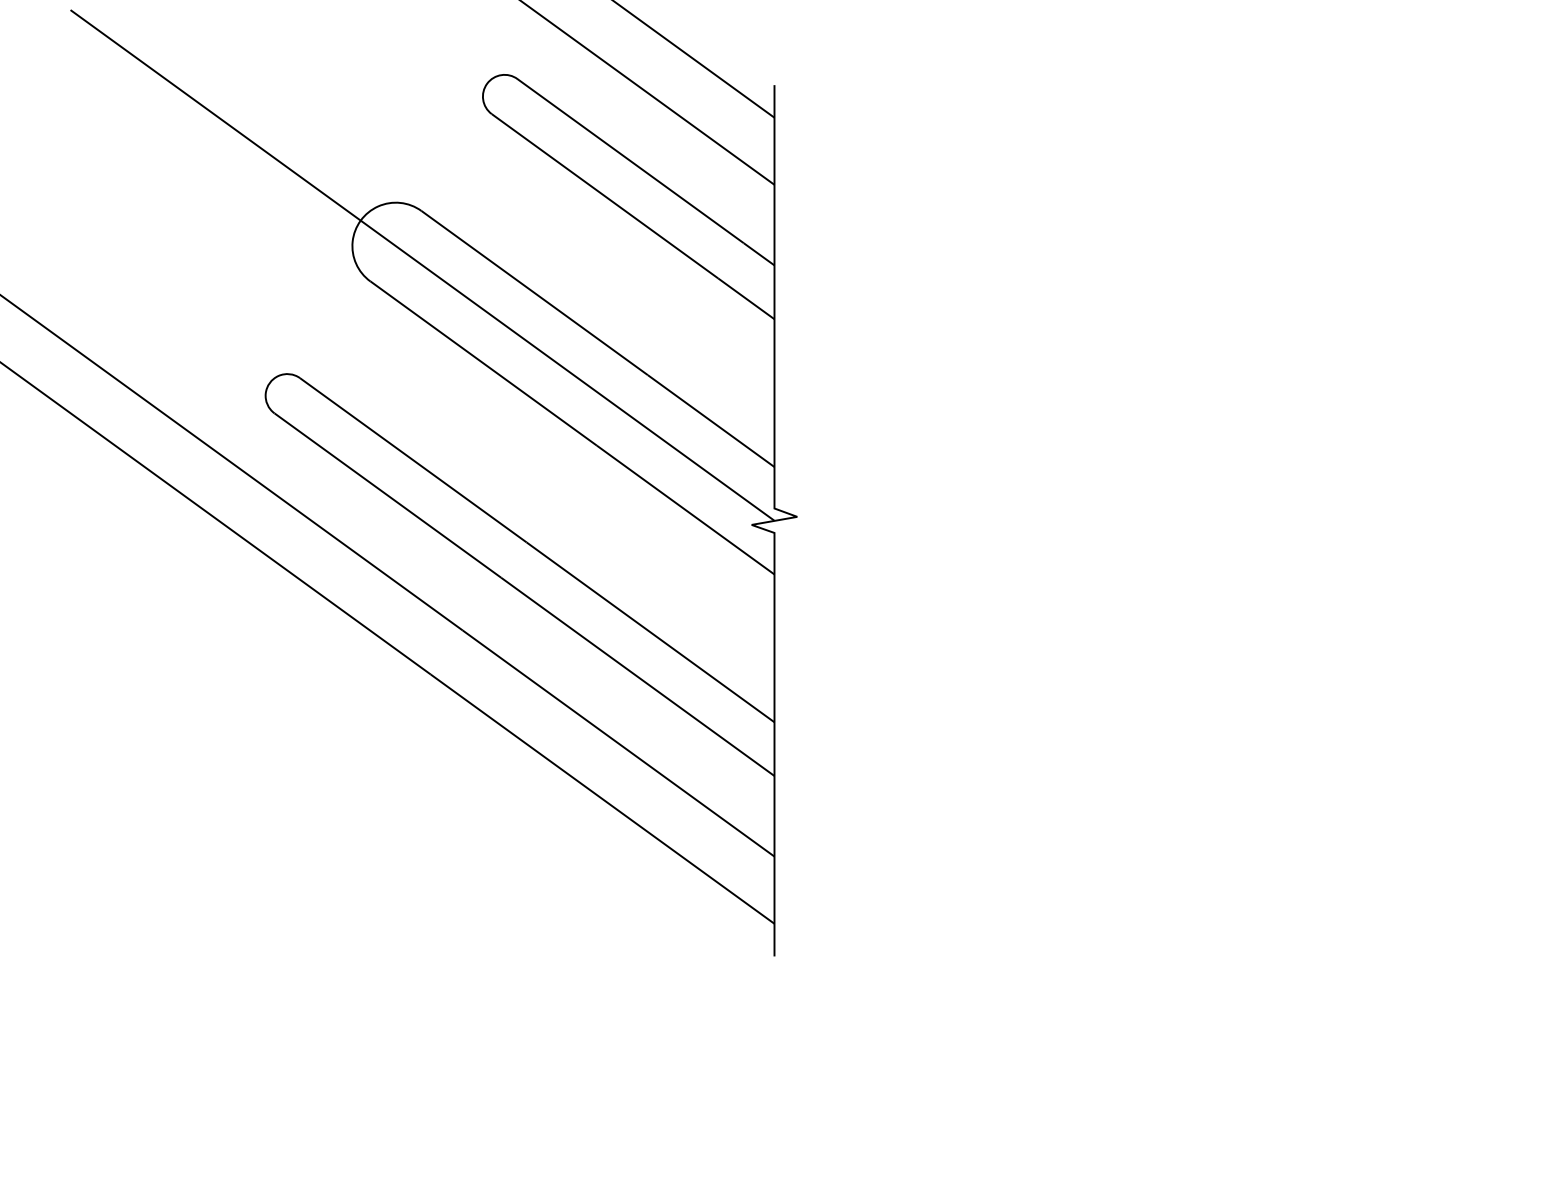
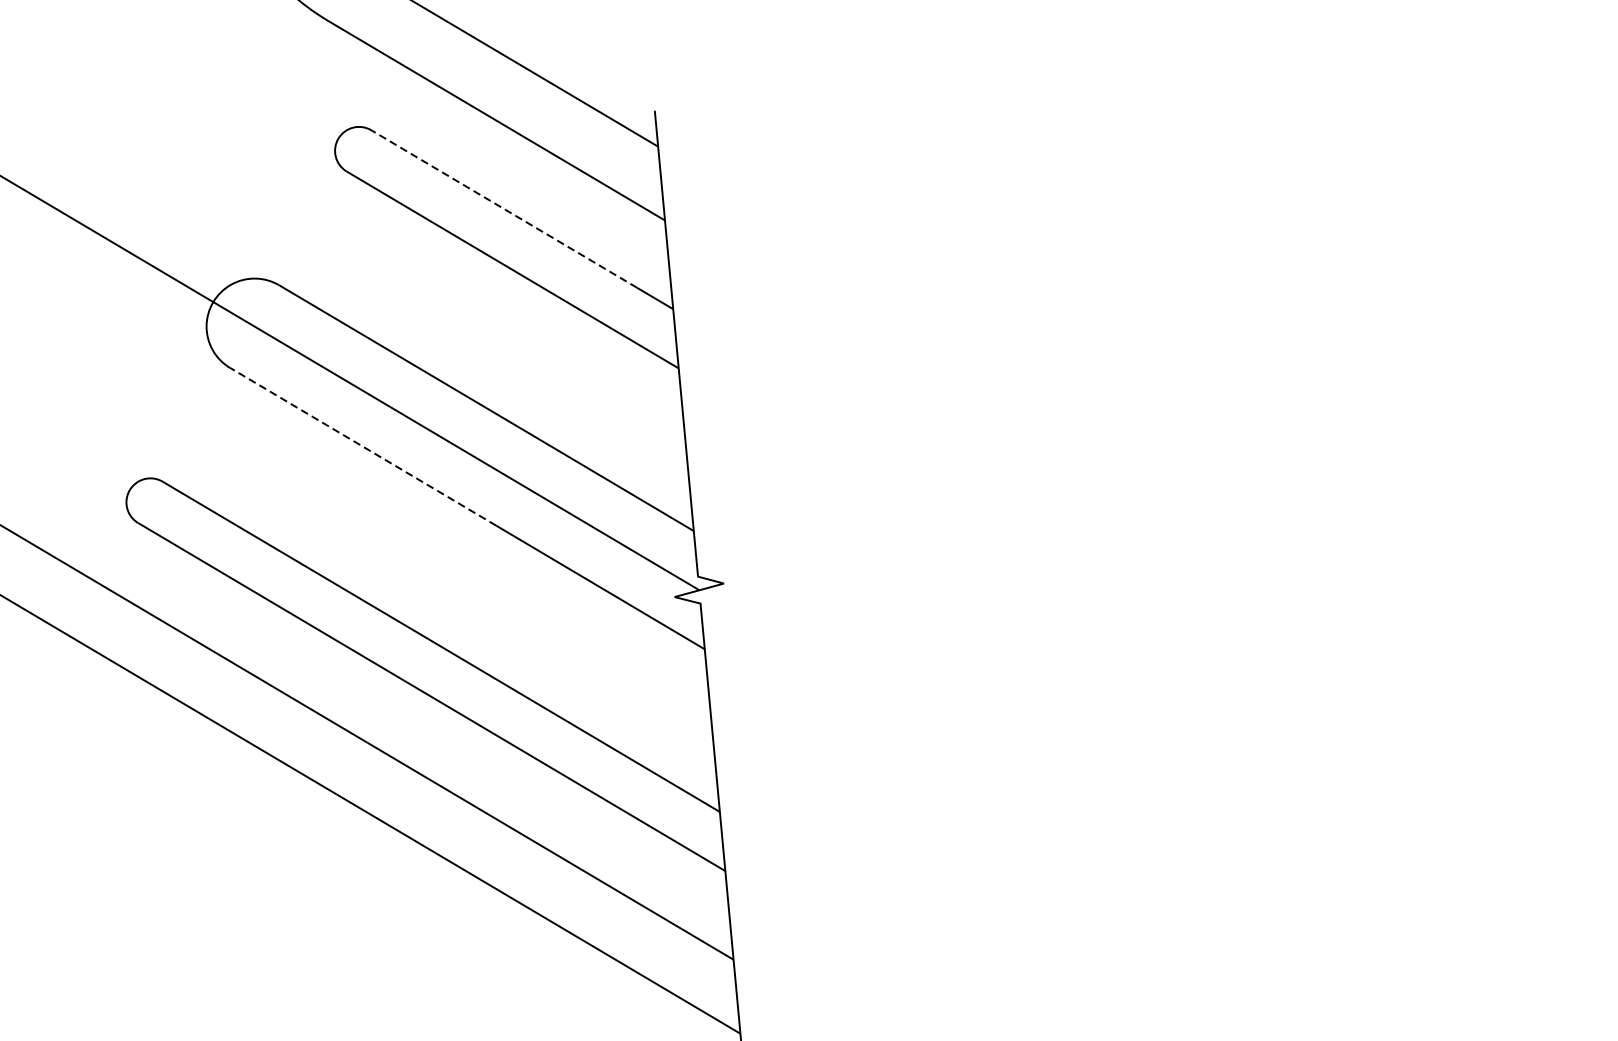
line: (630, 161) -> (504, 209), solid -> dashed
line: (483, 363) -> (363, 446), solid -> dashed

